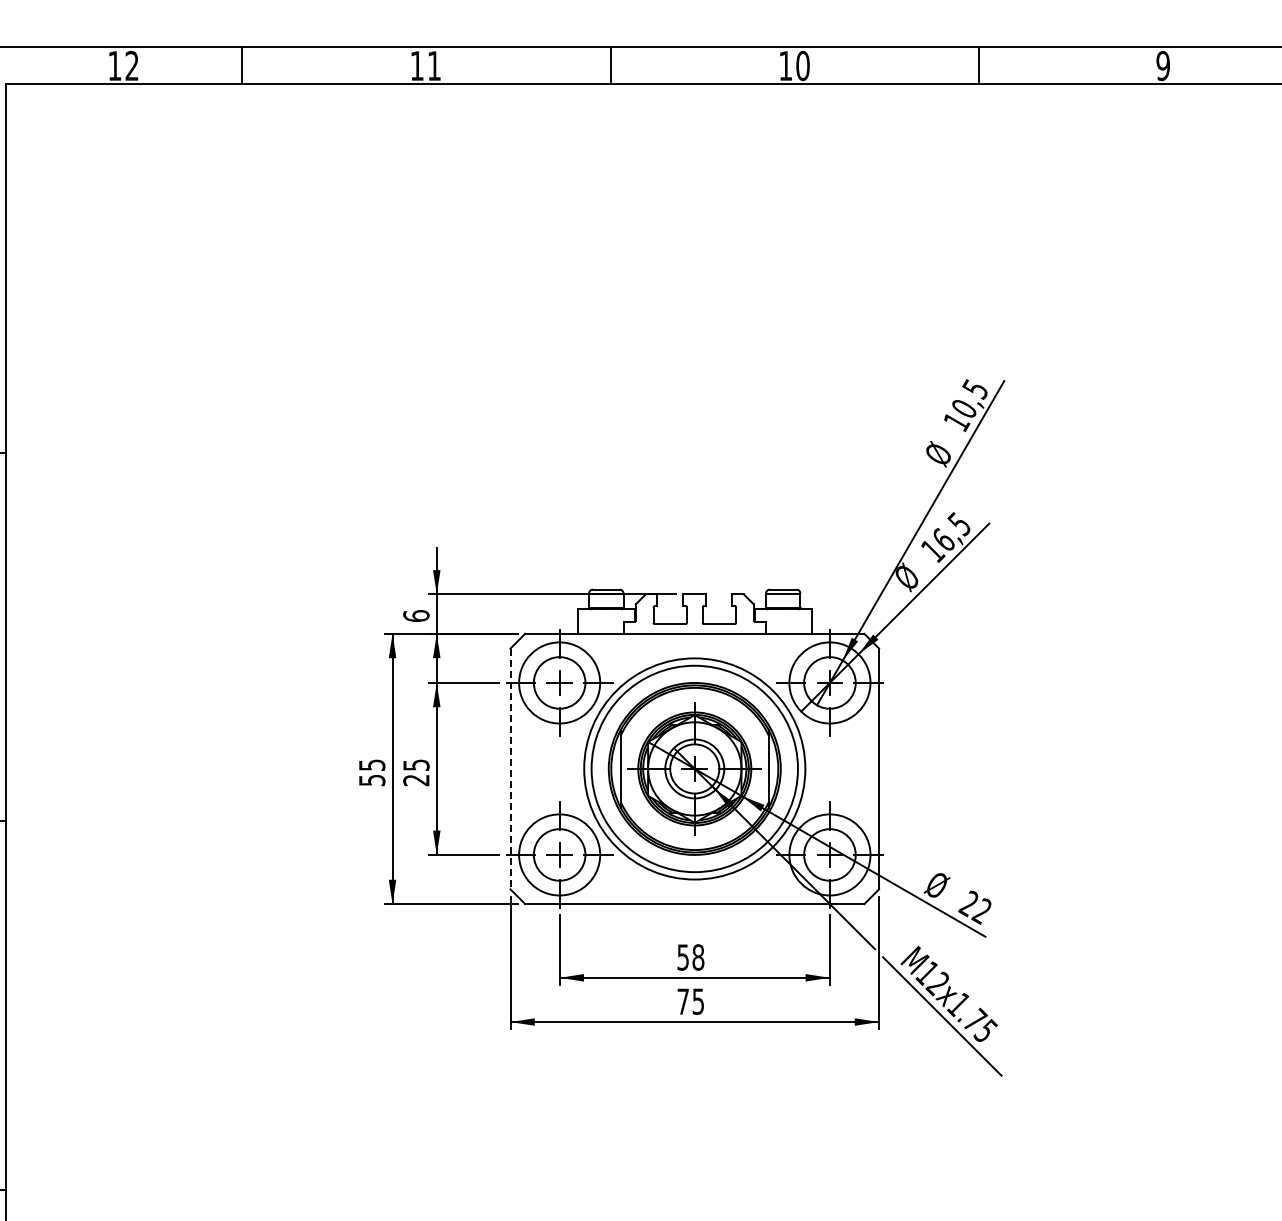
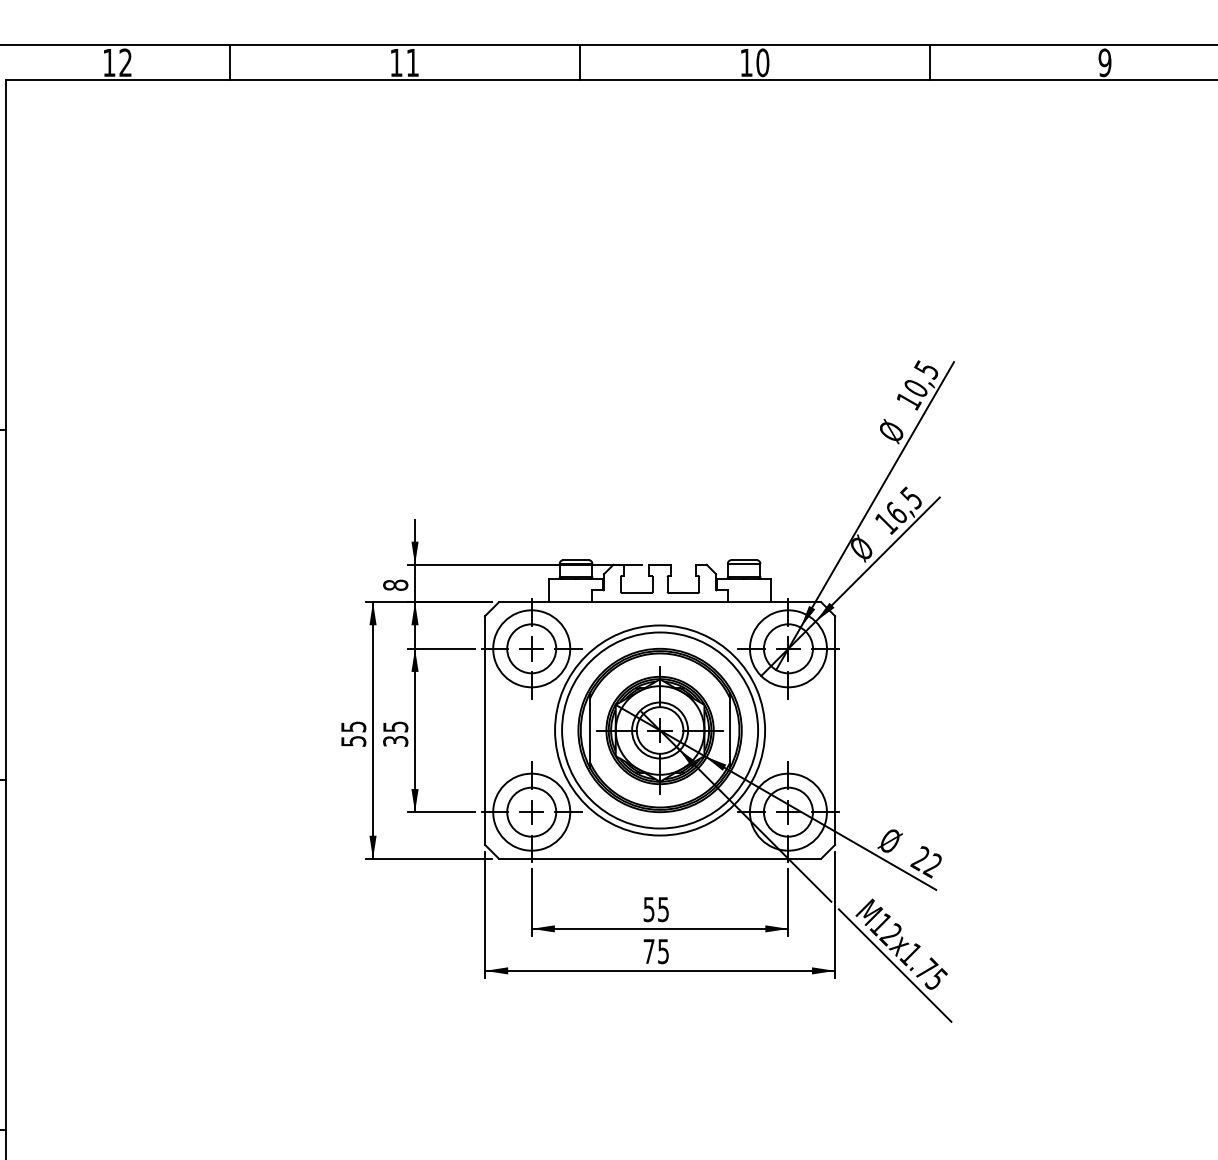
text: (416, 615) -> (395, 584), 6 -> 8
line: (510, 769) -> (485, 731), dashed -> solid
text: (416, 780) -> (395, 741), 25 -> 35
text: (698, 957) -> (663, 909), 58 -> 55

